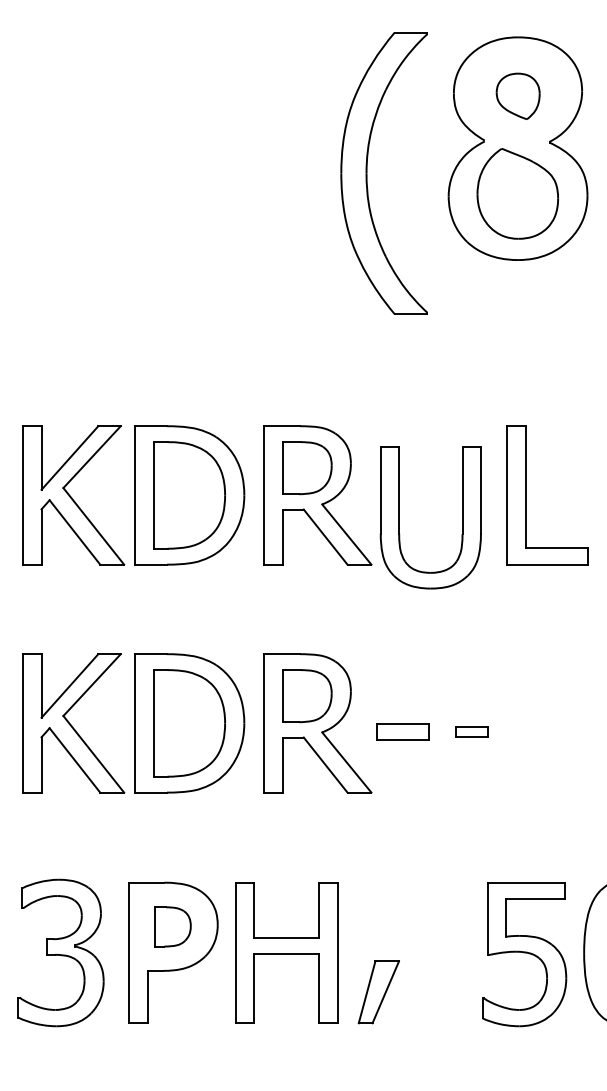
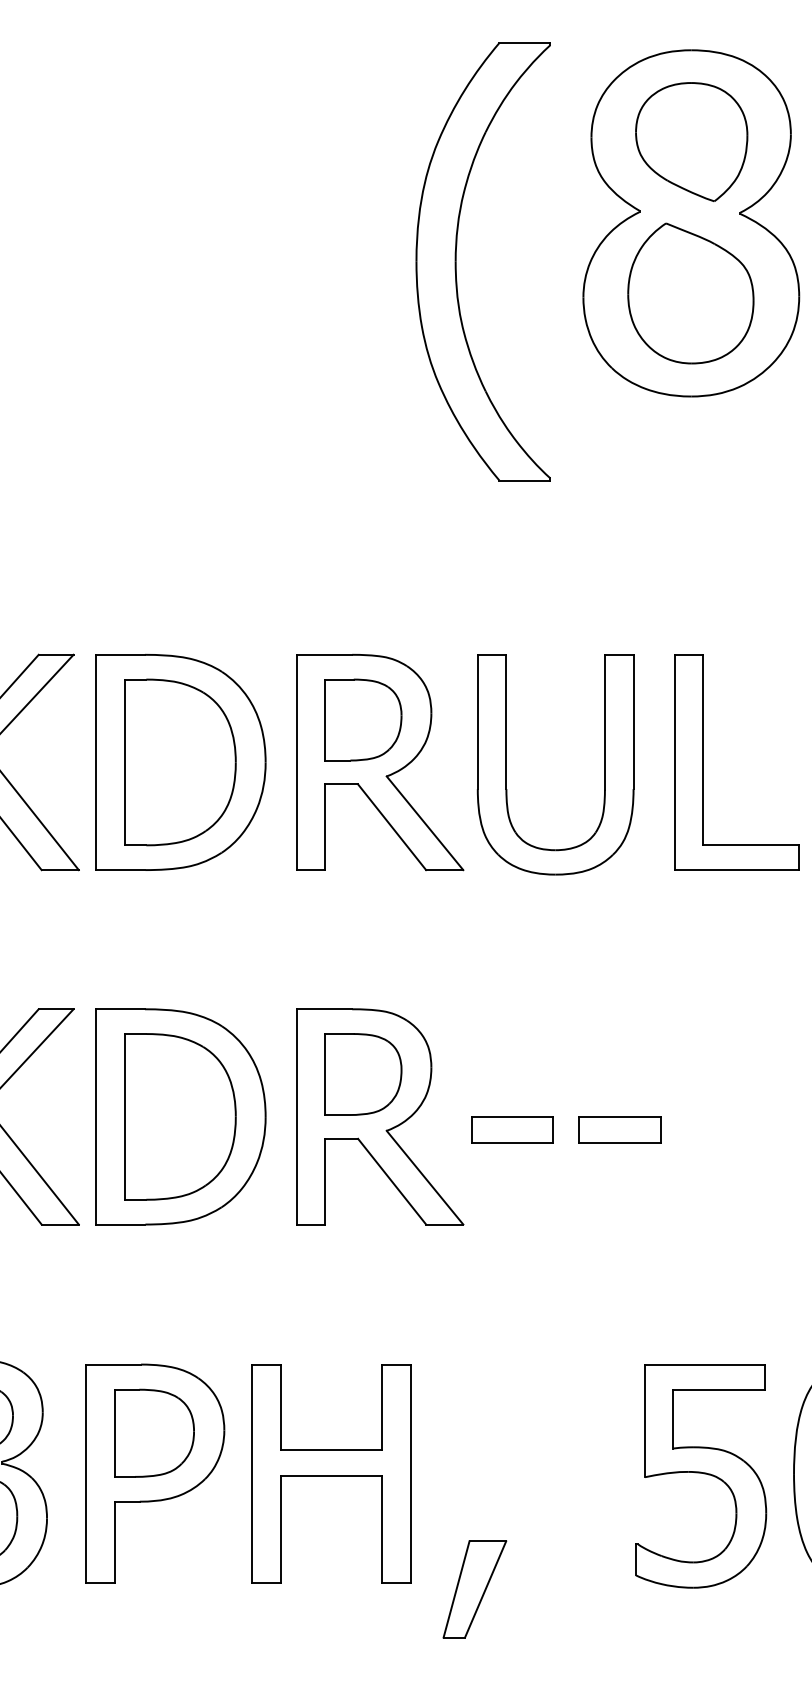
part: (517, 96) -> (690, 142), size x1.67
part: (399, 517) -> (506, 764), moved
part: (471, 731) -> (618, 1129), size x1.67
part: (173, 926) -> (155, 1432), size x1.43
part: (378, 992) -> (474, 1589), moved

